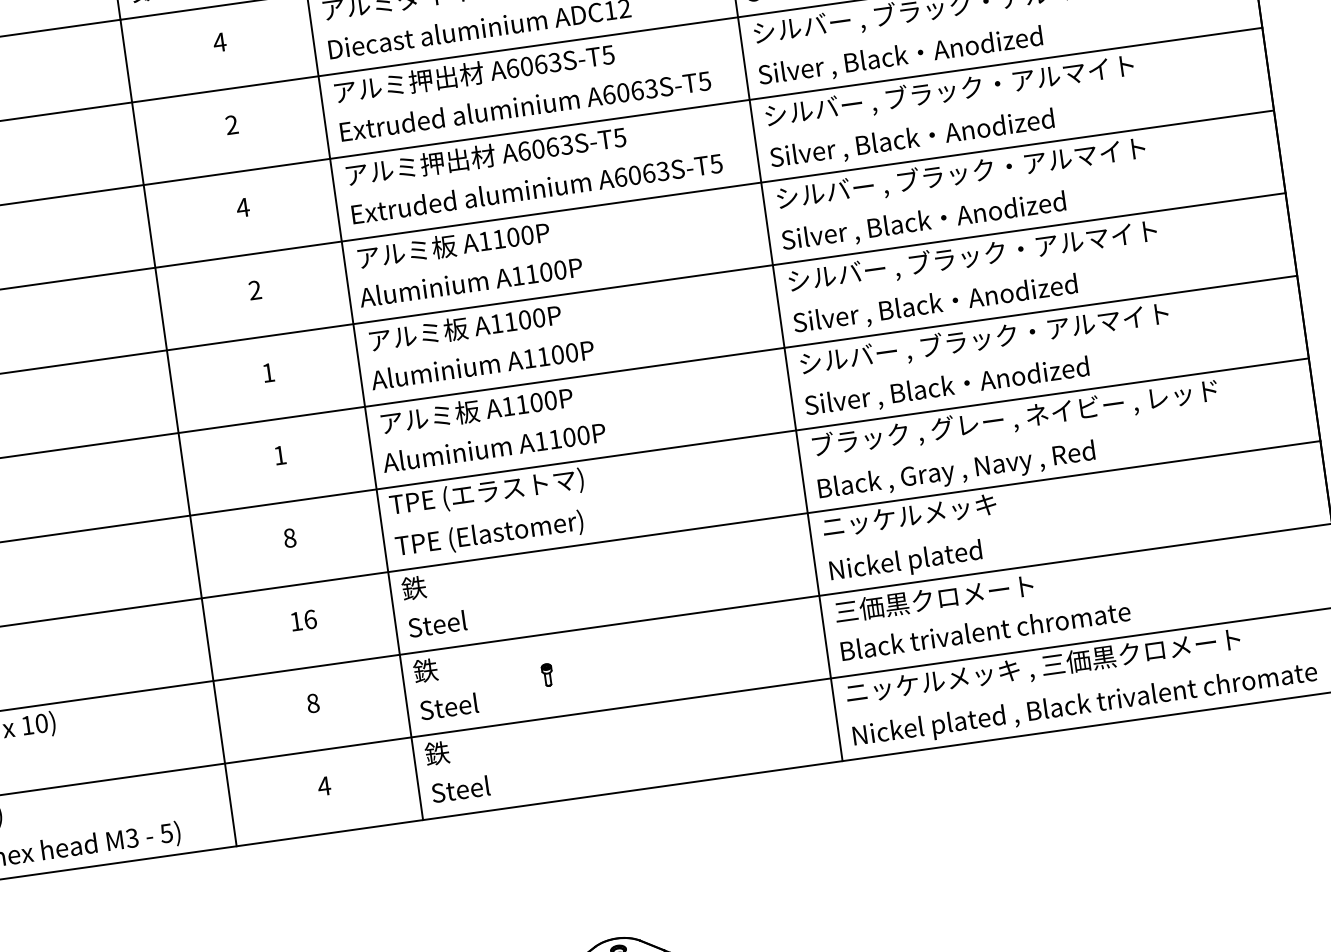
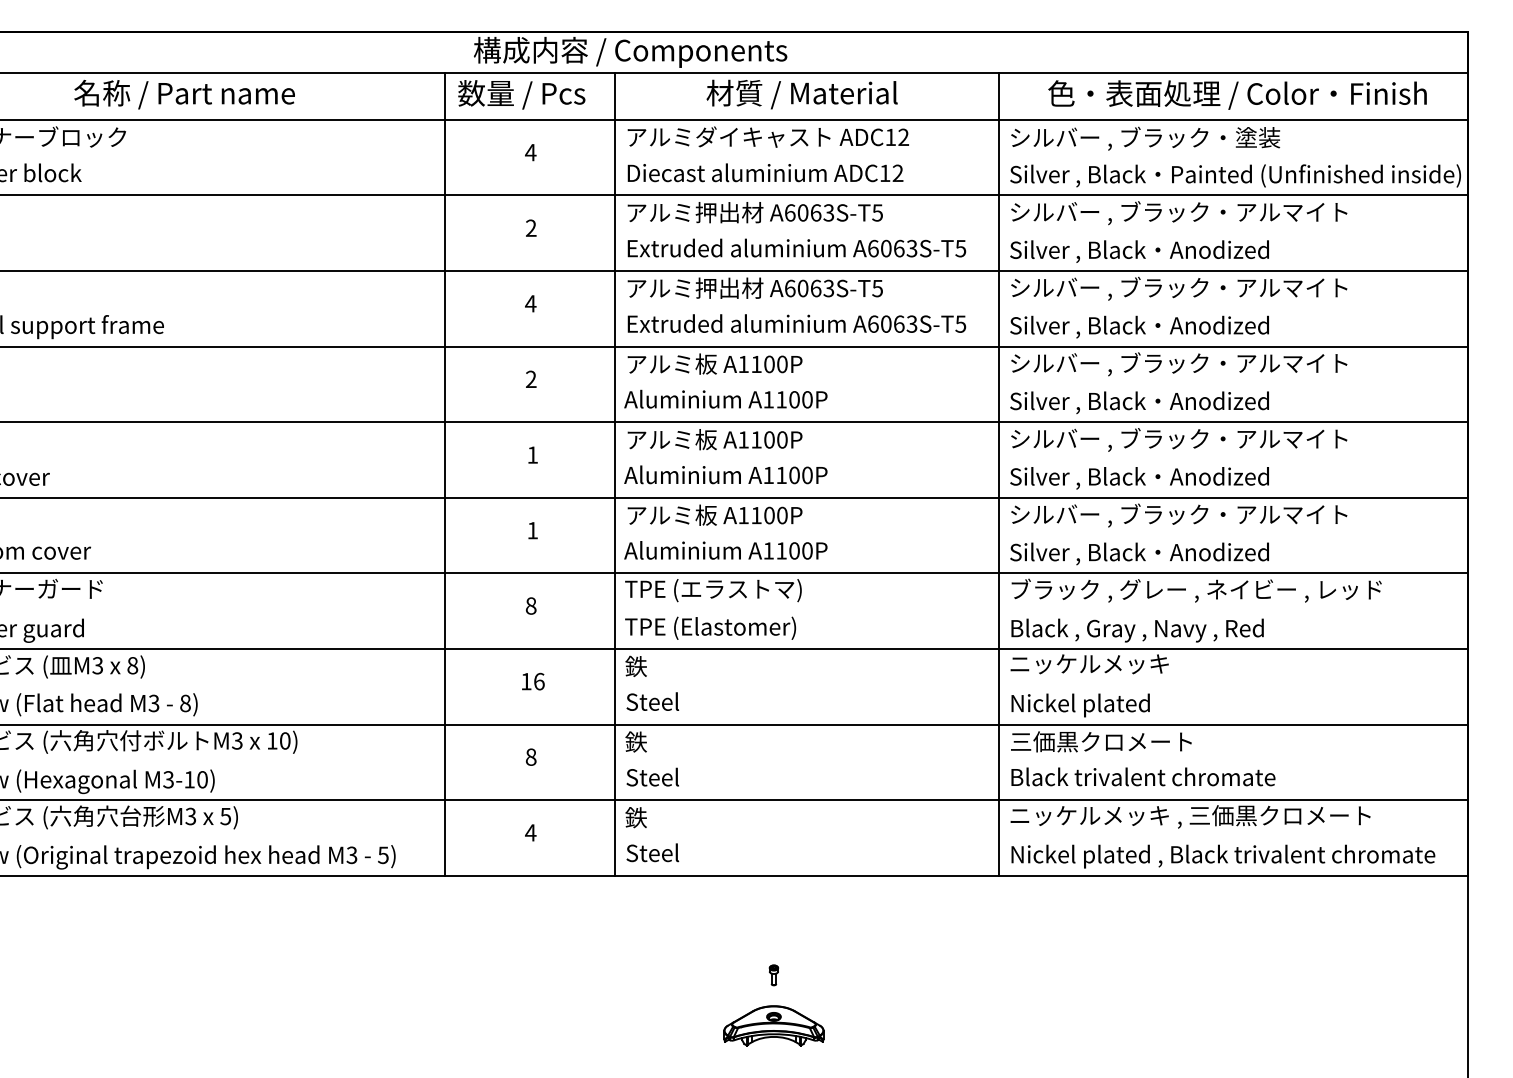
part: (547, 675) -> (773, 975), moved

